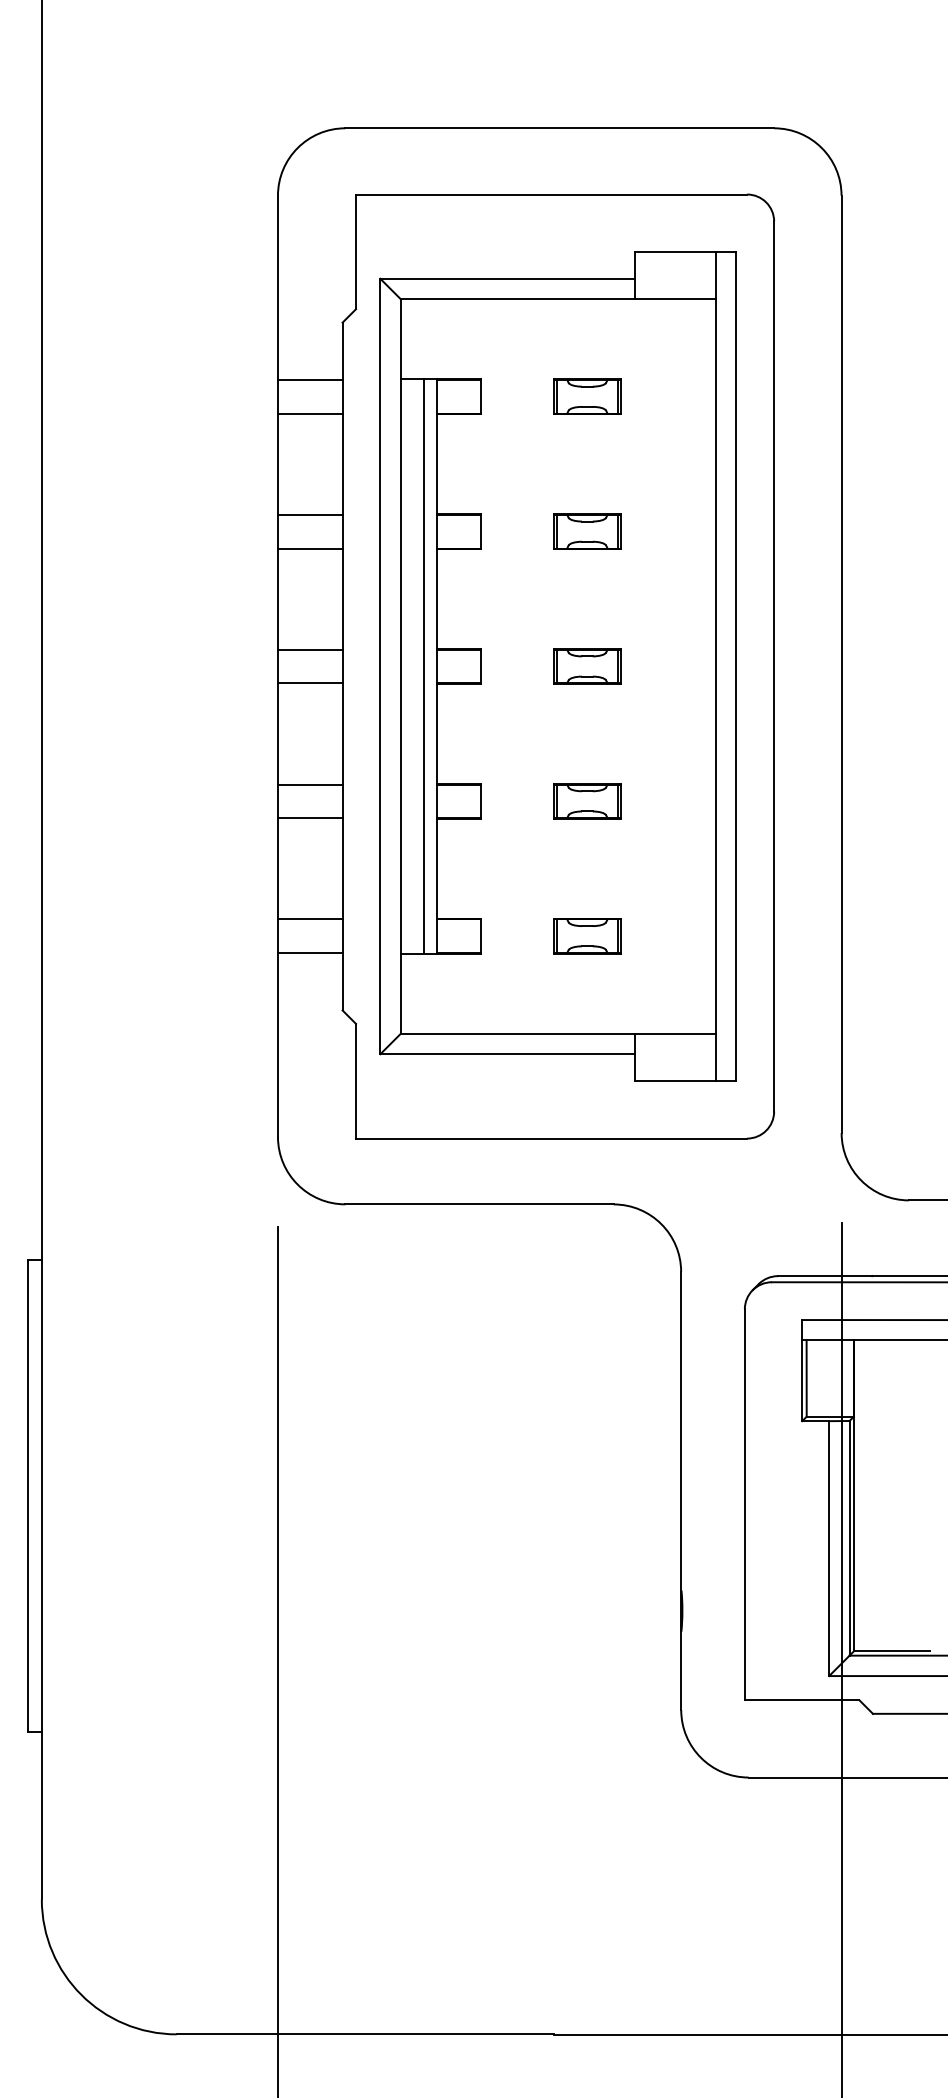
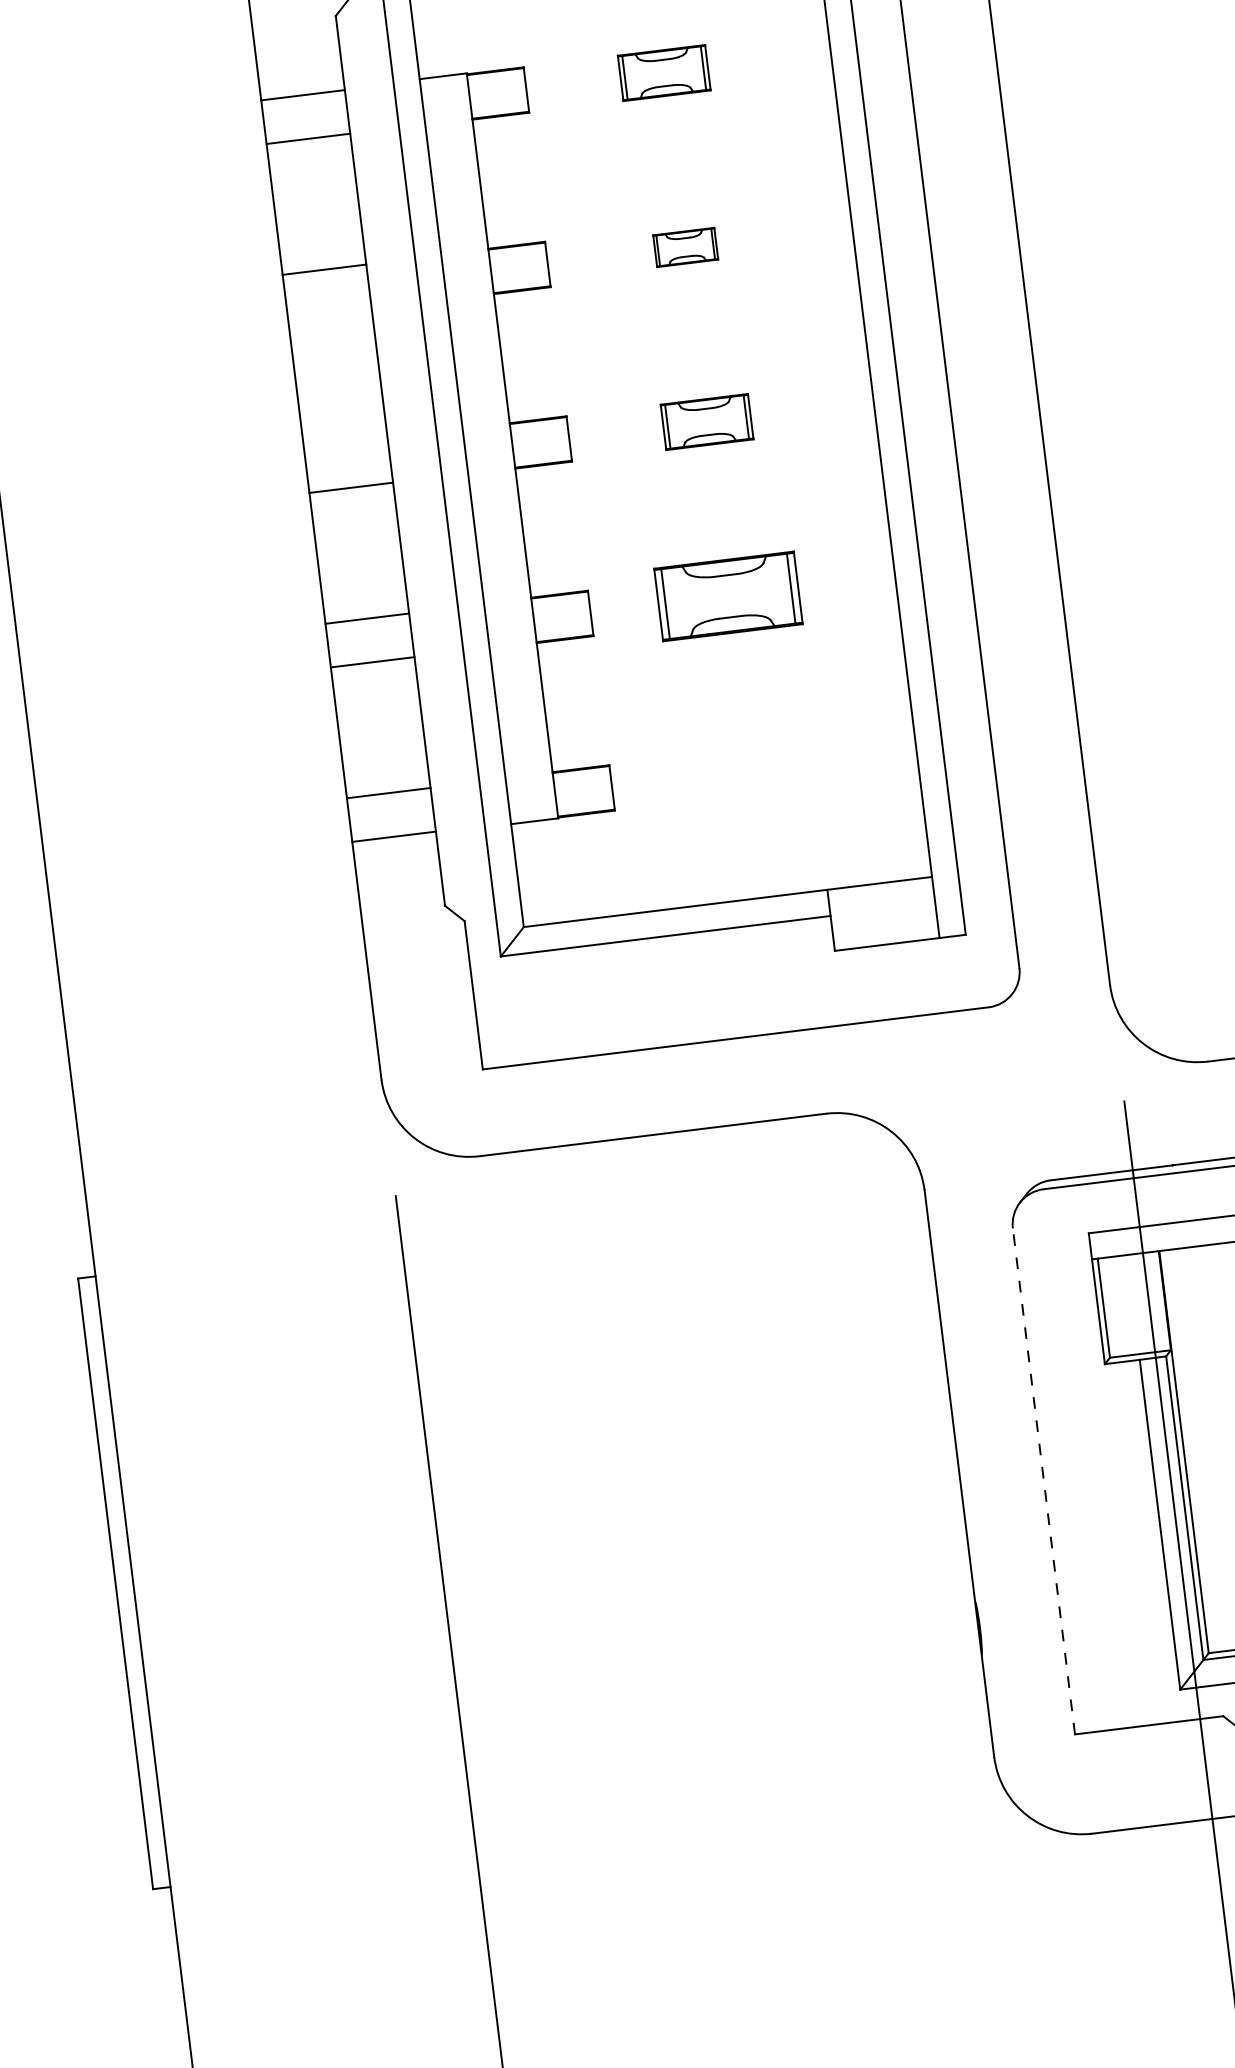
part: (587, 531) -> (685, 247), size x0.7
line: (309, 548) -> (328, 313), removed
line: (309, 649) -> (344, 444), removed
line: (423, 666) -> (495, 447), removed
part: (587, 801) -> (728, 596), size x1.6
part: (587, 936) -> (750, 771), removed
line: (744, 1504) -> (1043, 1481), solid -> dashed

